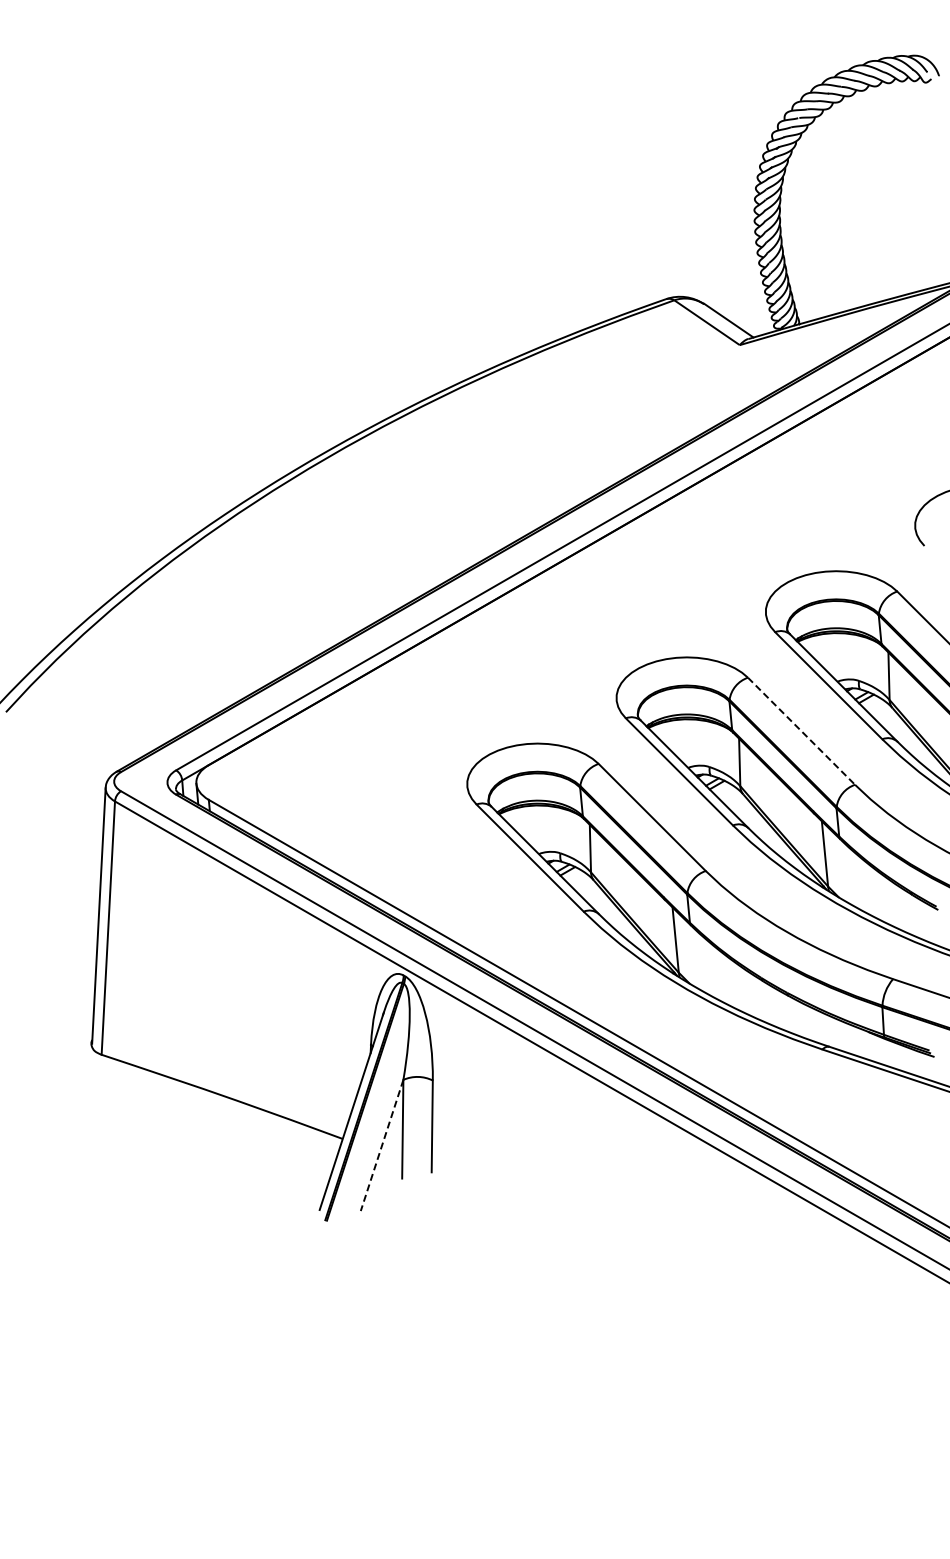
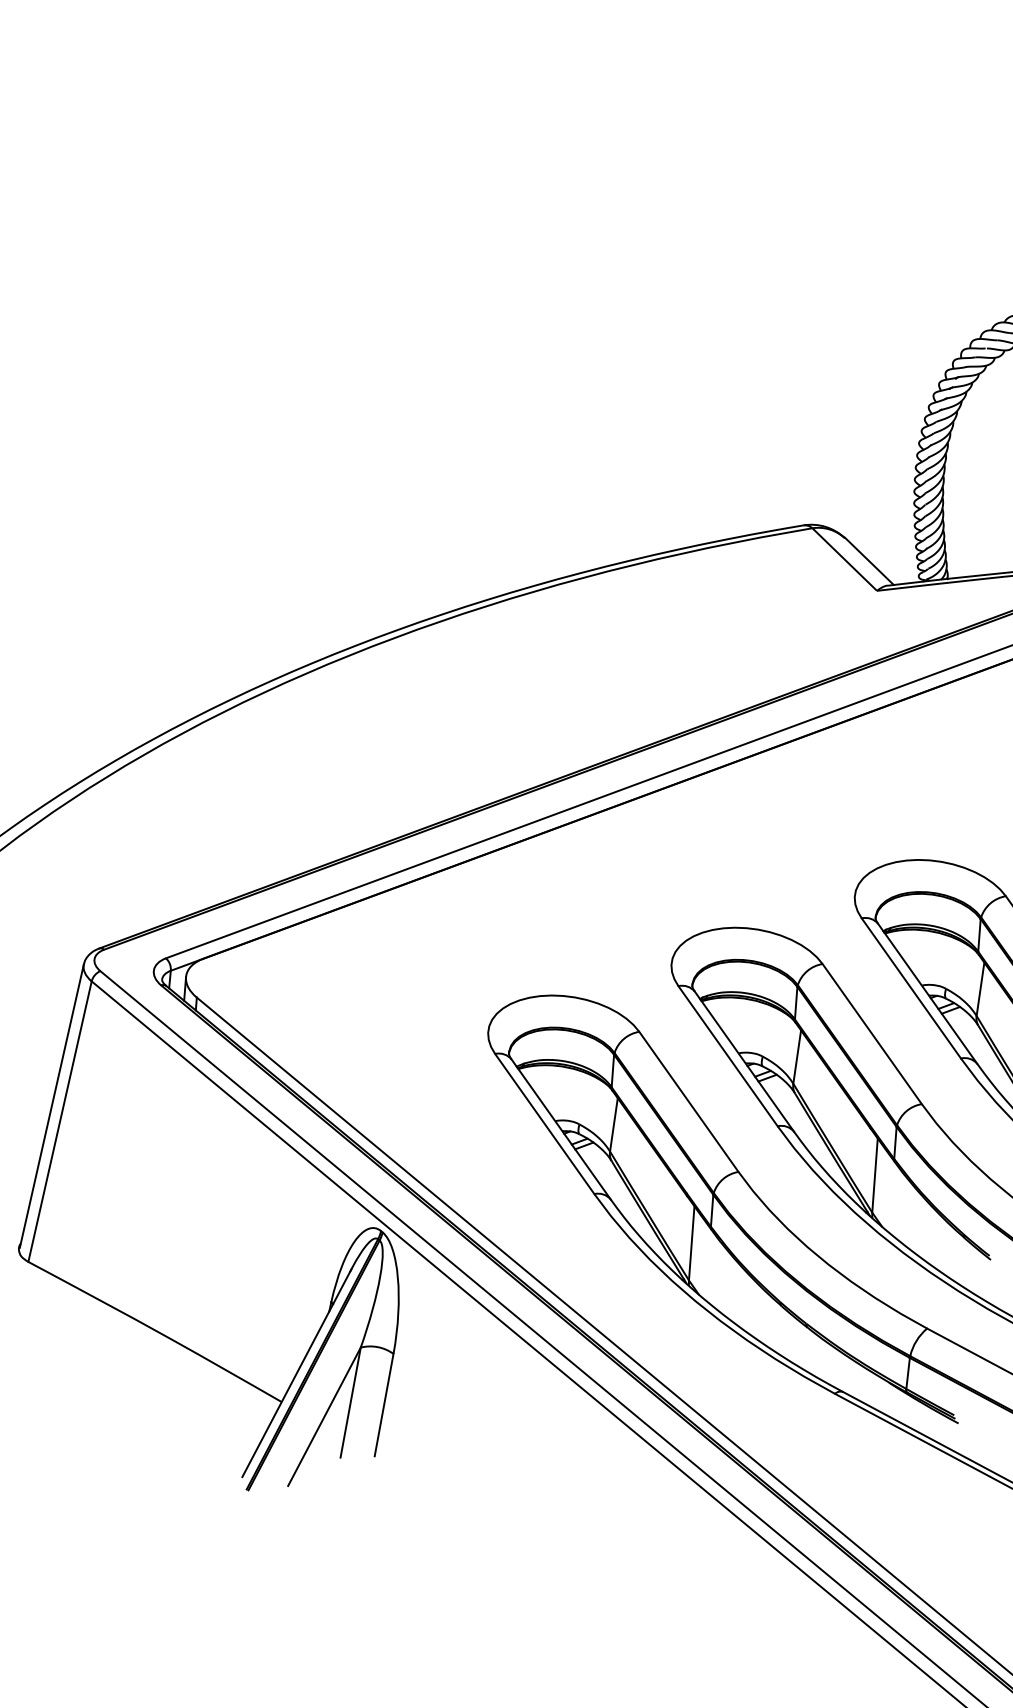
line: (801, 731) -> (872, 1034), dashed -> solid
line: (382, 1145) -> (324, 1416), dashed -> solid

